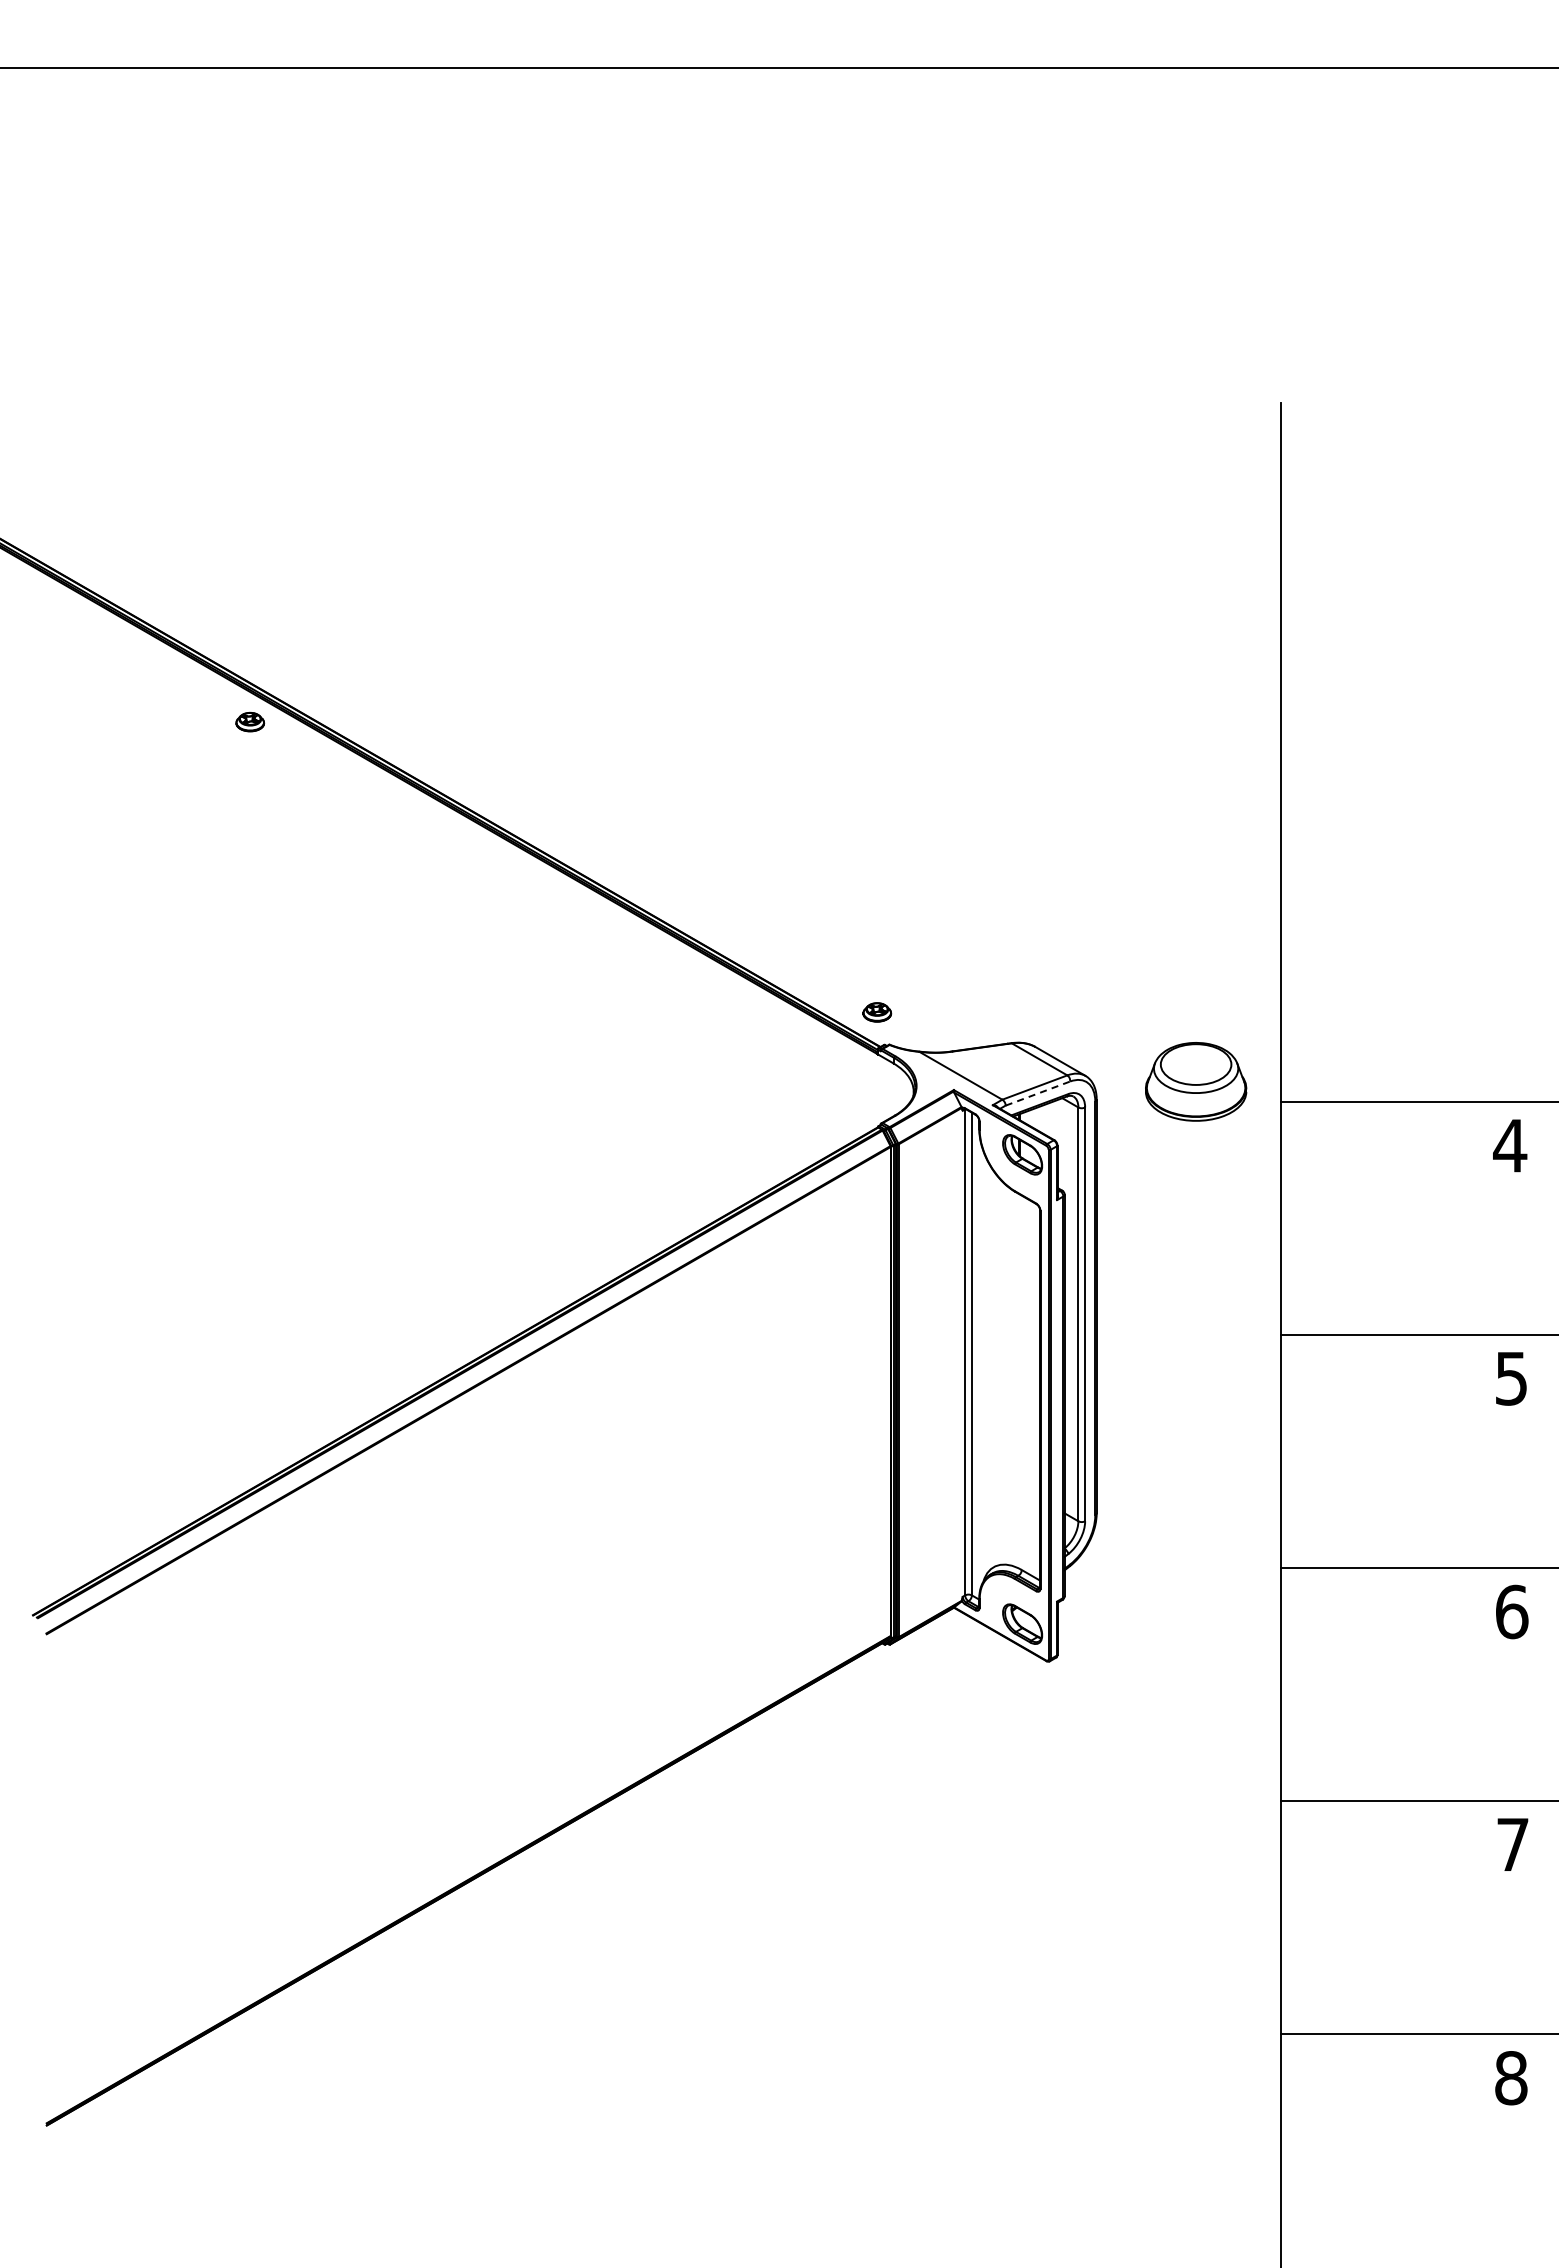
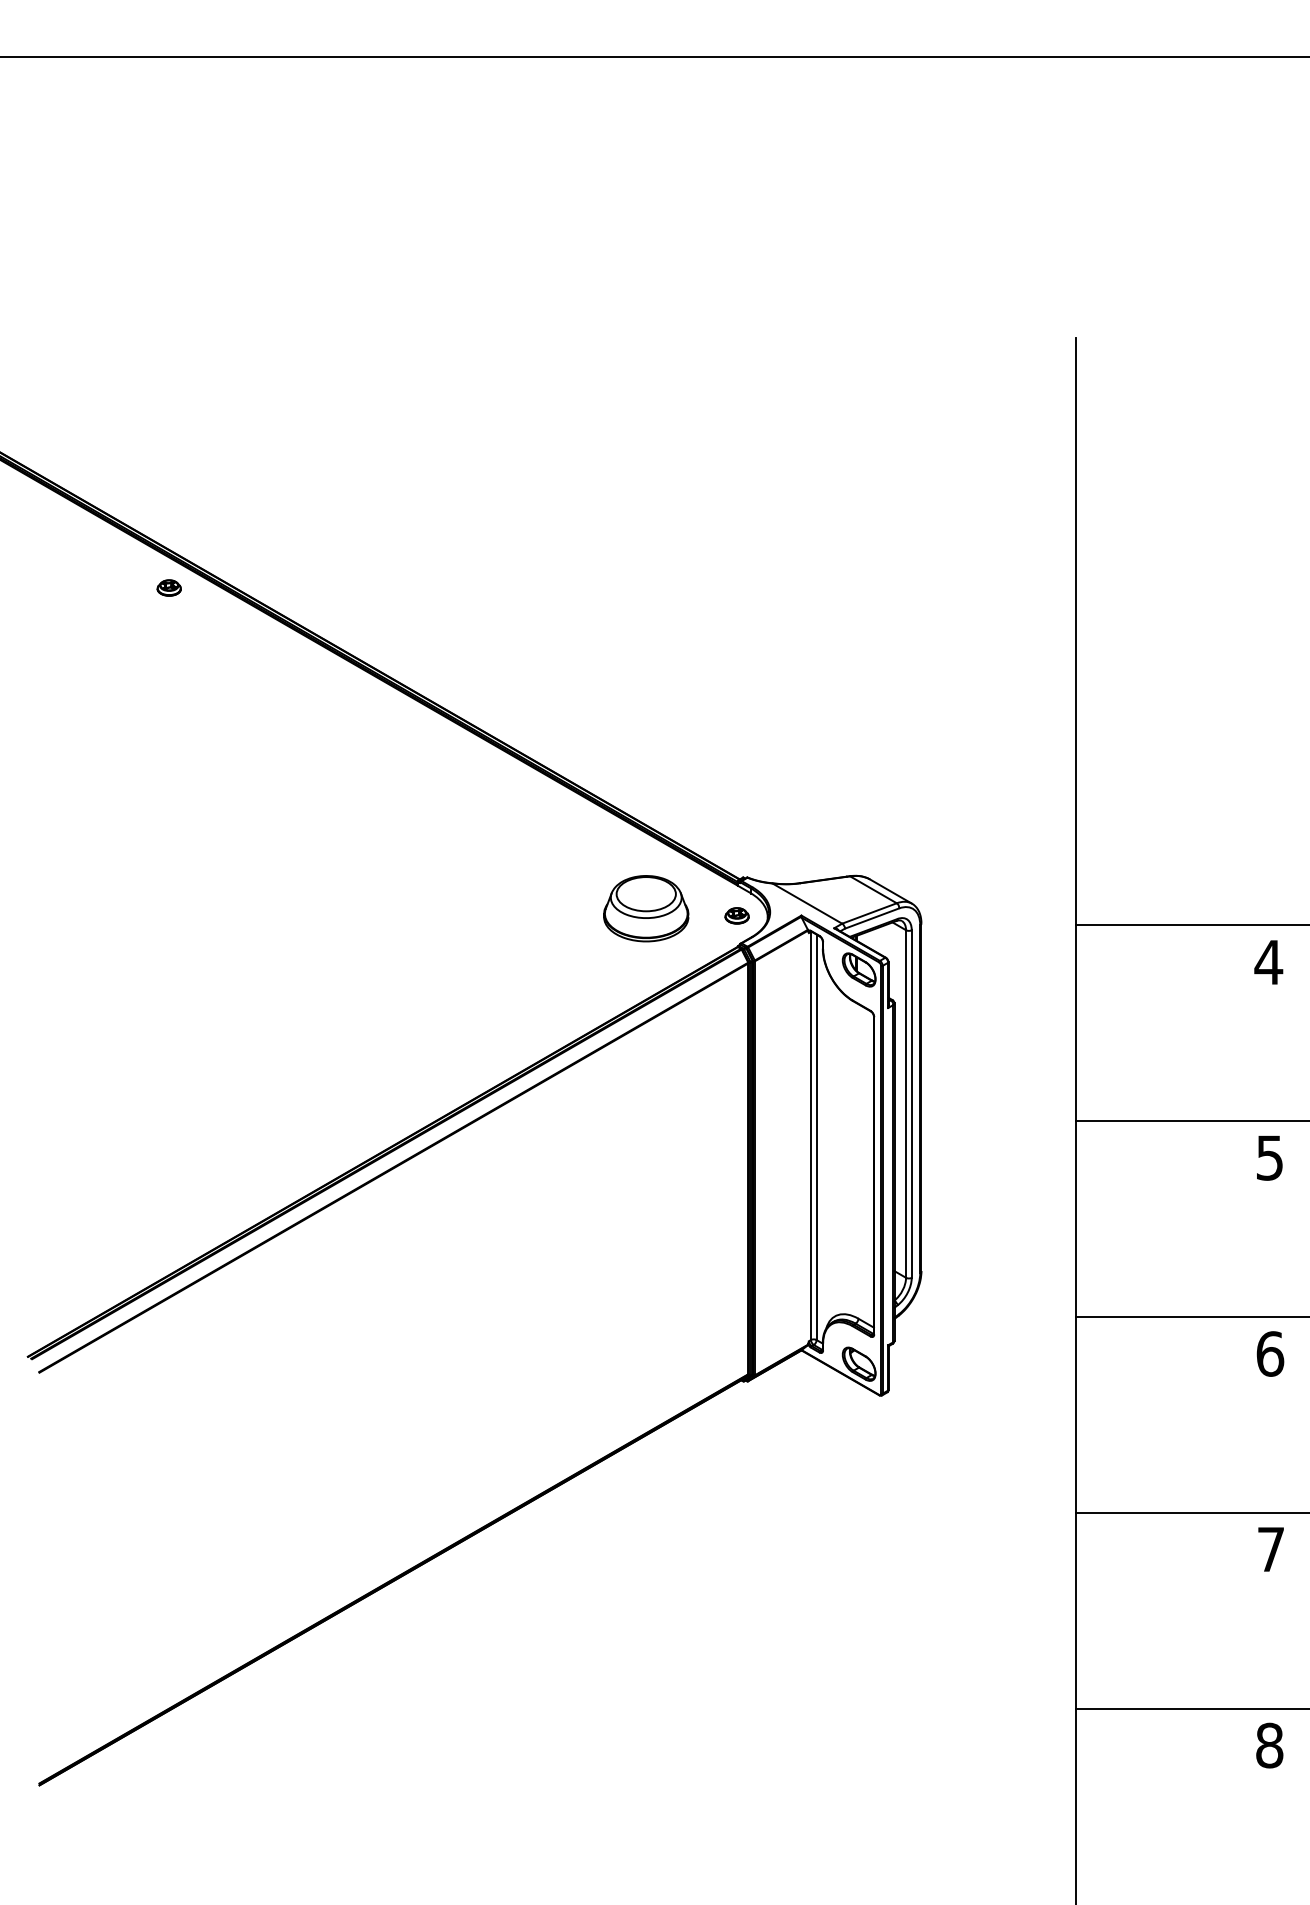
part: (250, 721) -> (169, 587), moved
part: (877, 1012) -> (737, 915), moved
part: (1196, 1081) -> (646, 908), moved
line: (1038, 1093) -> (872, 918), dashed -> solid

